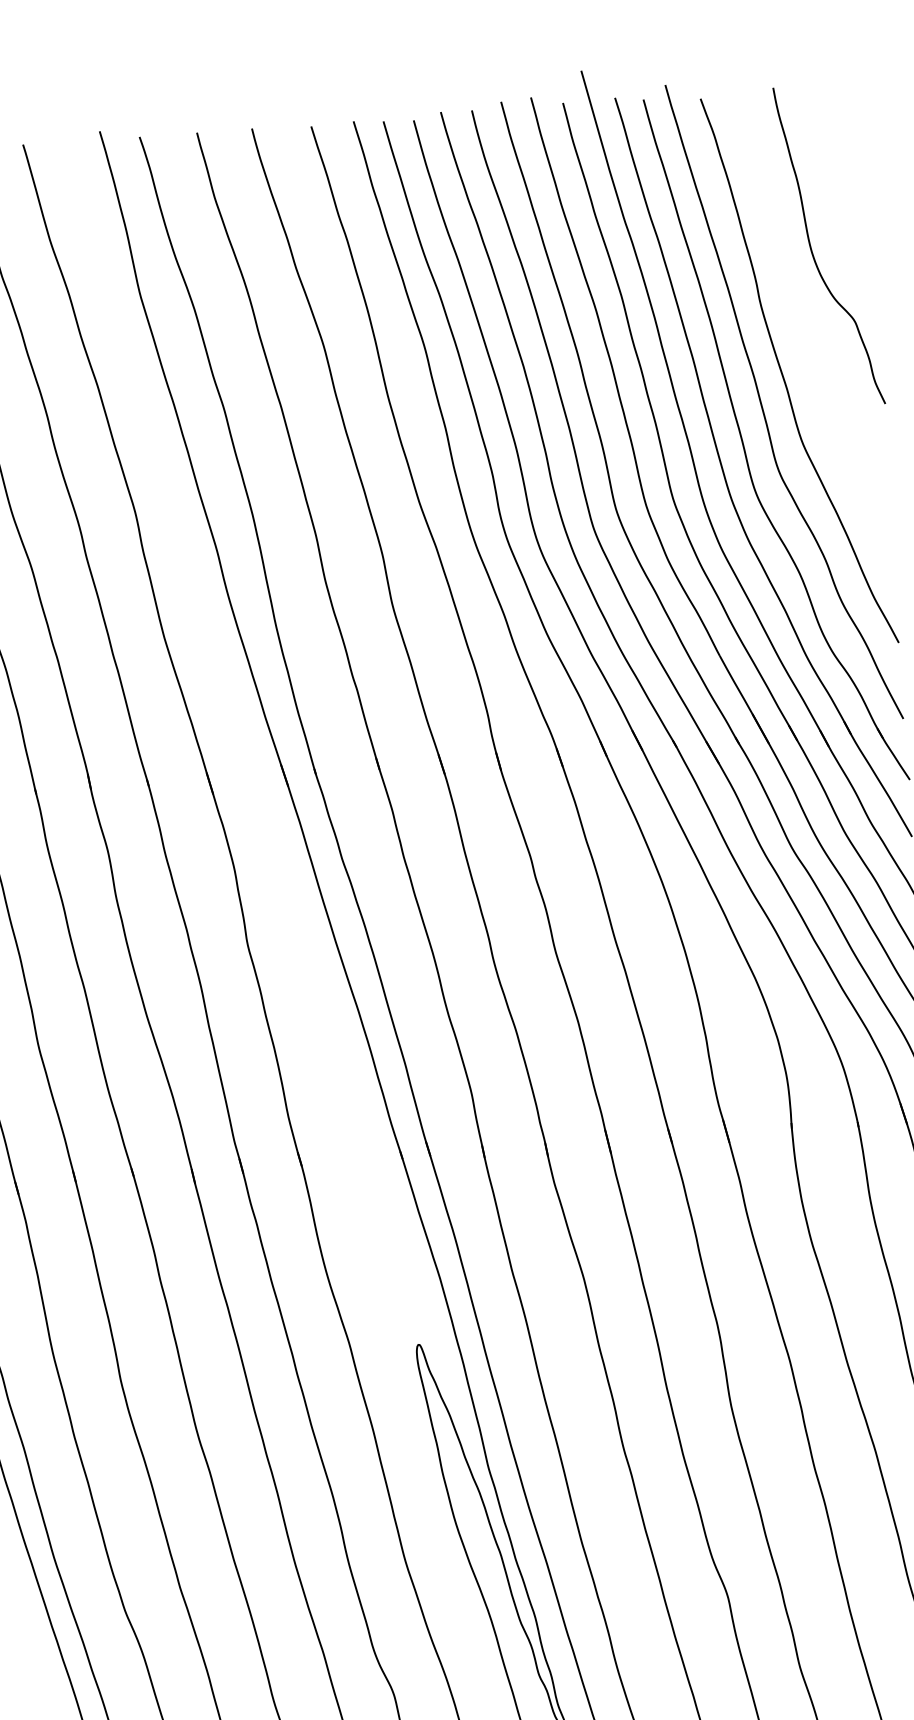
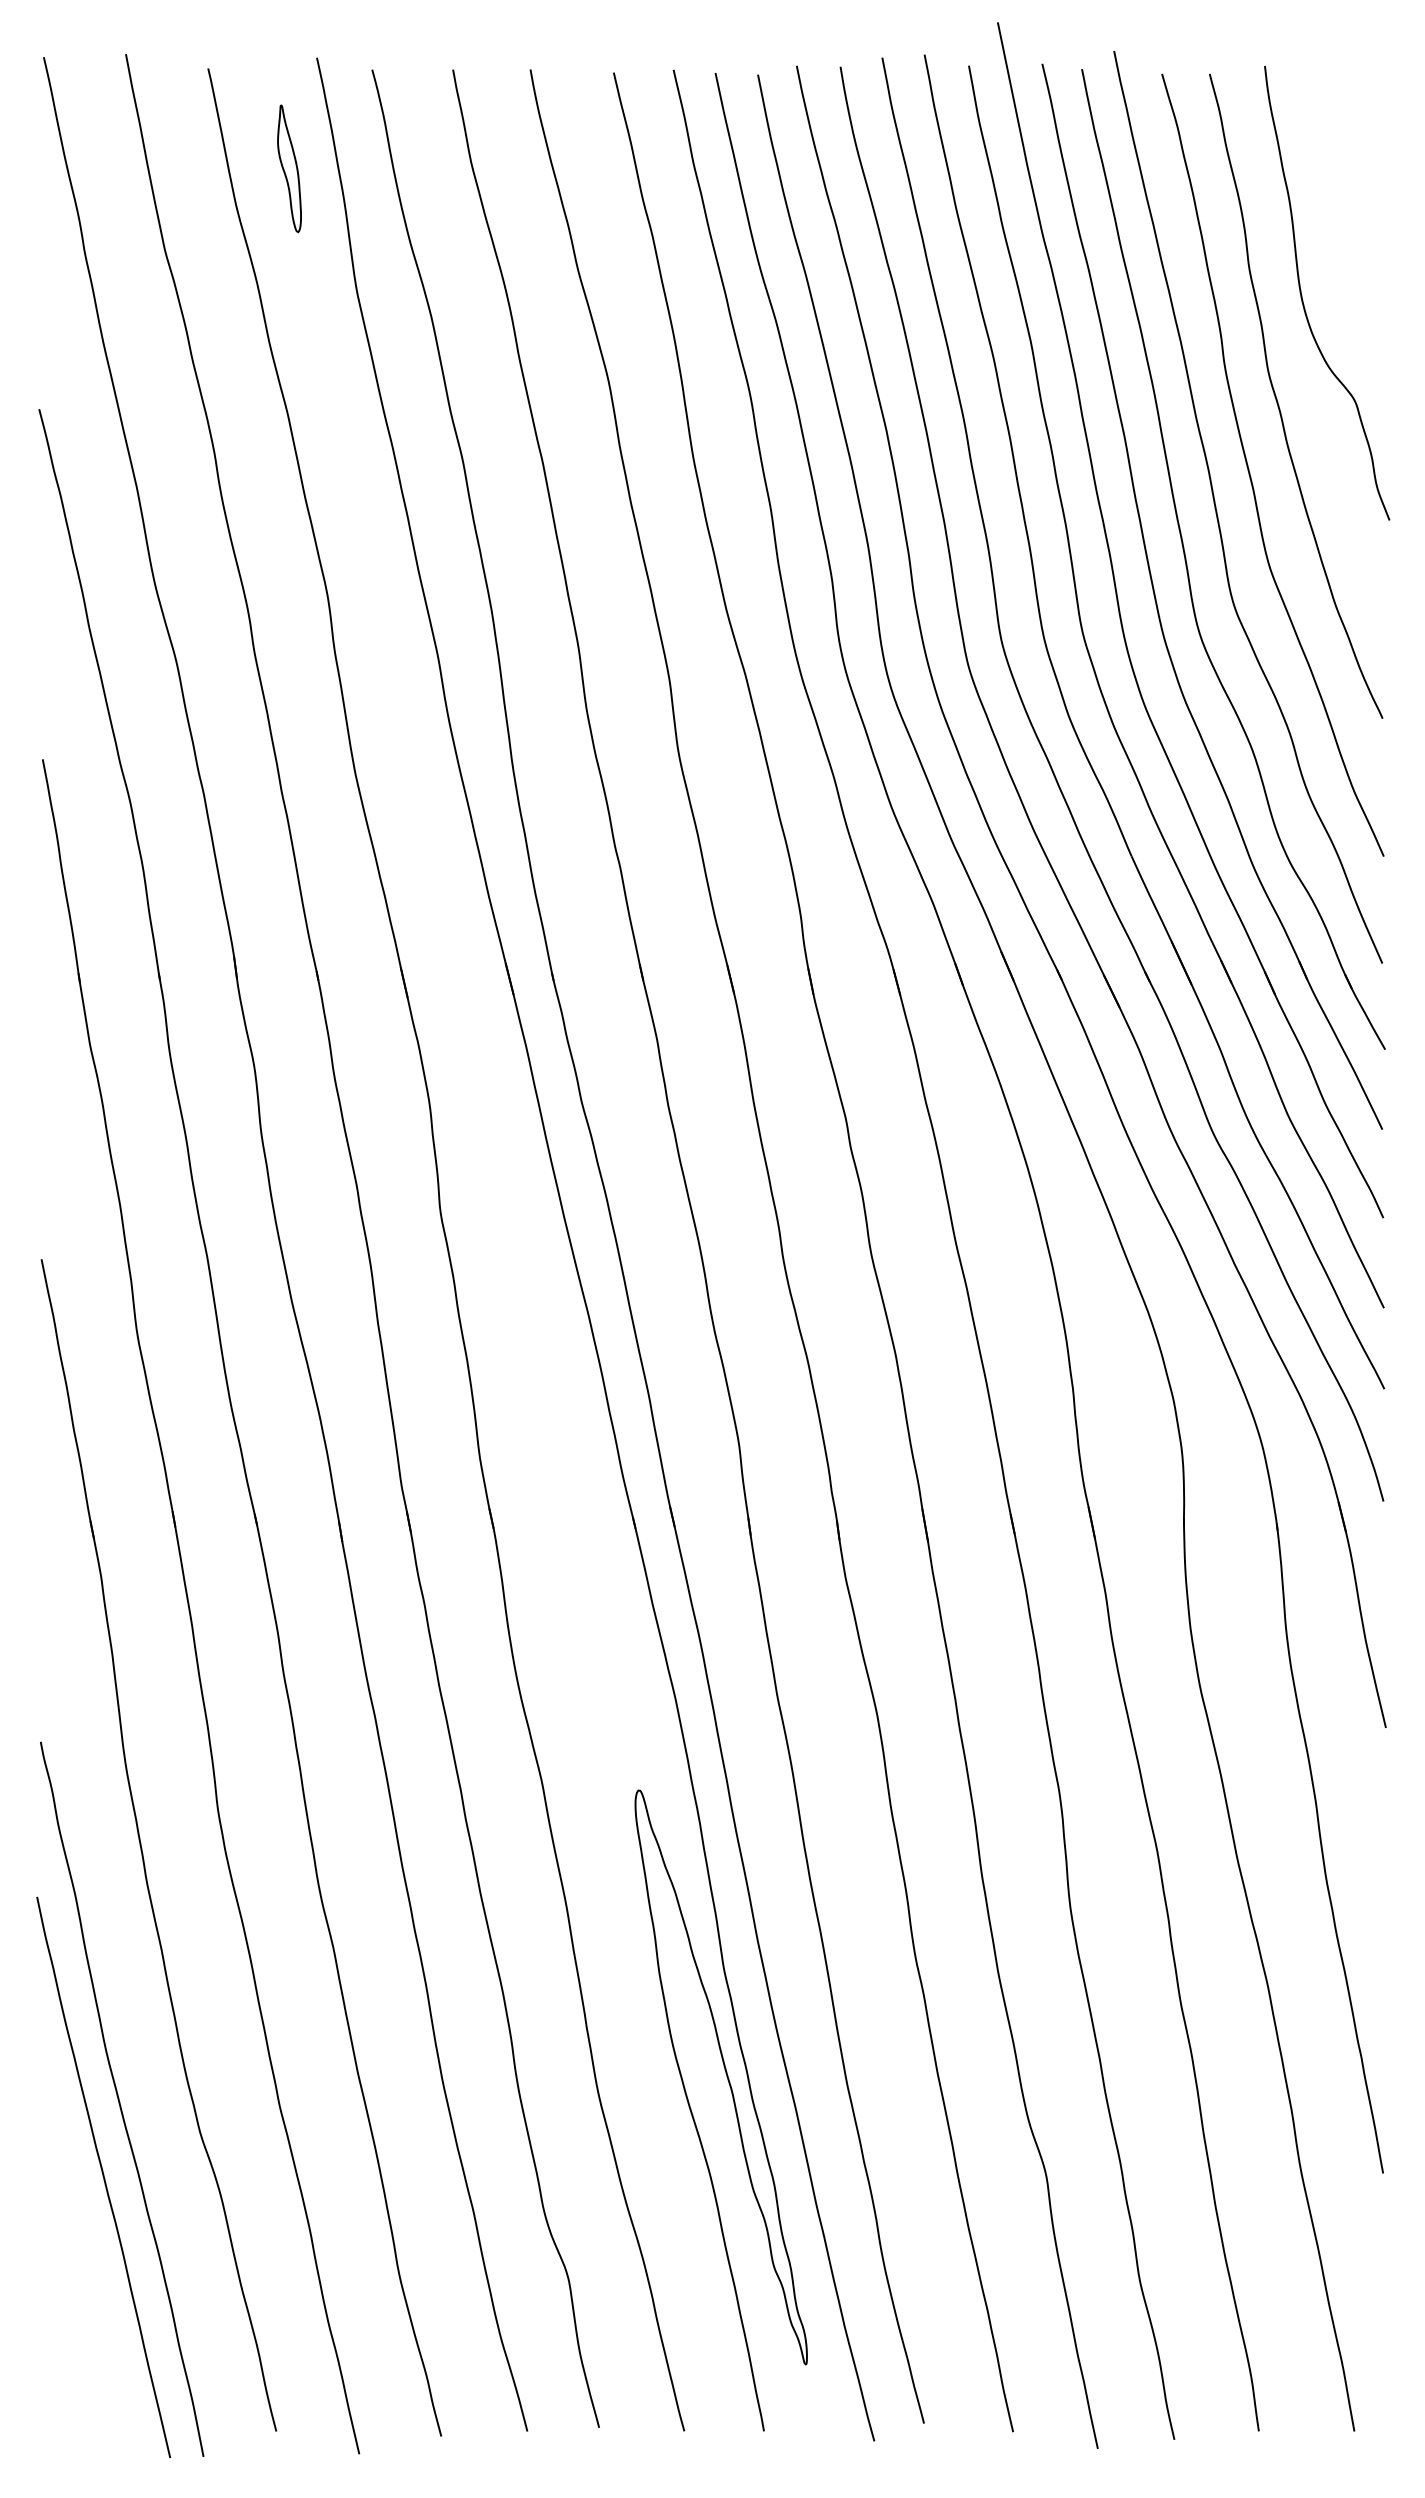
part: (86, 211) -> (289, 168), added
curve: (800, 325) -> (1278, 401), added

